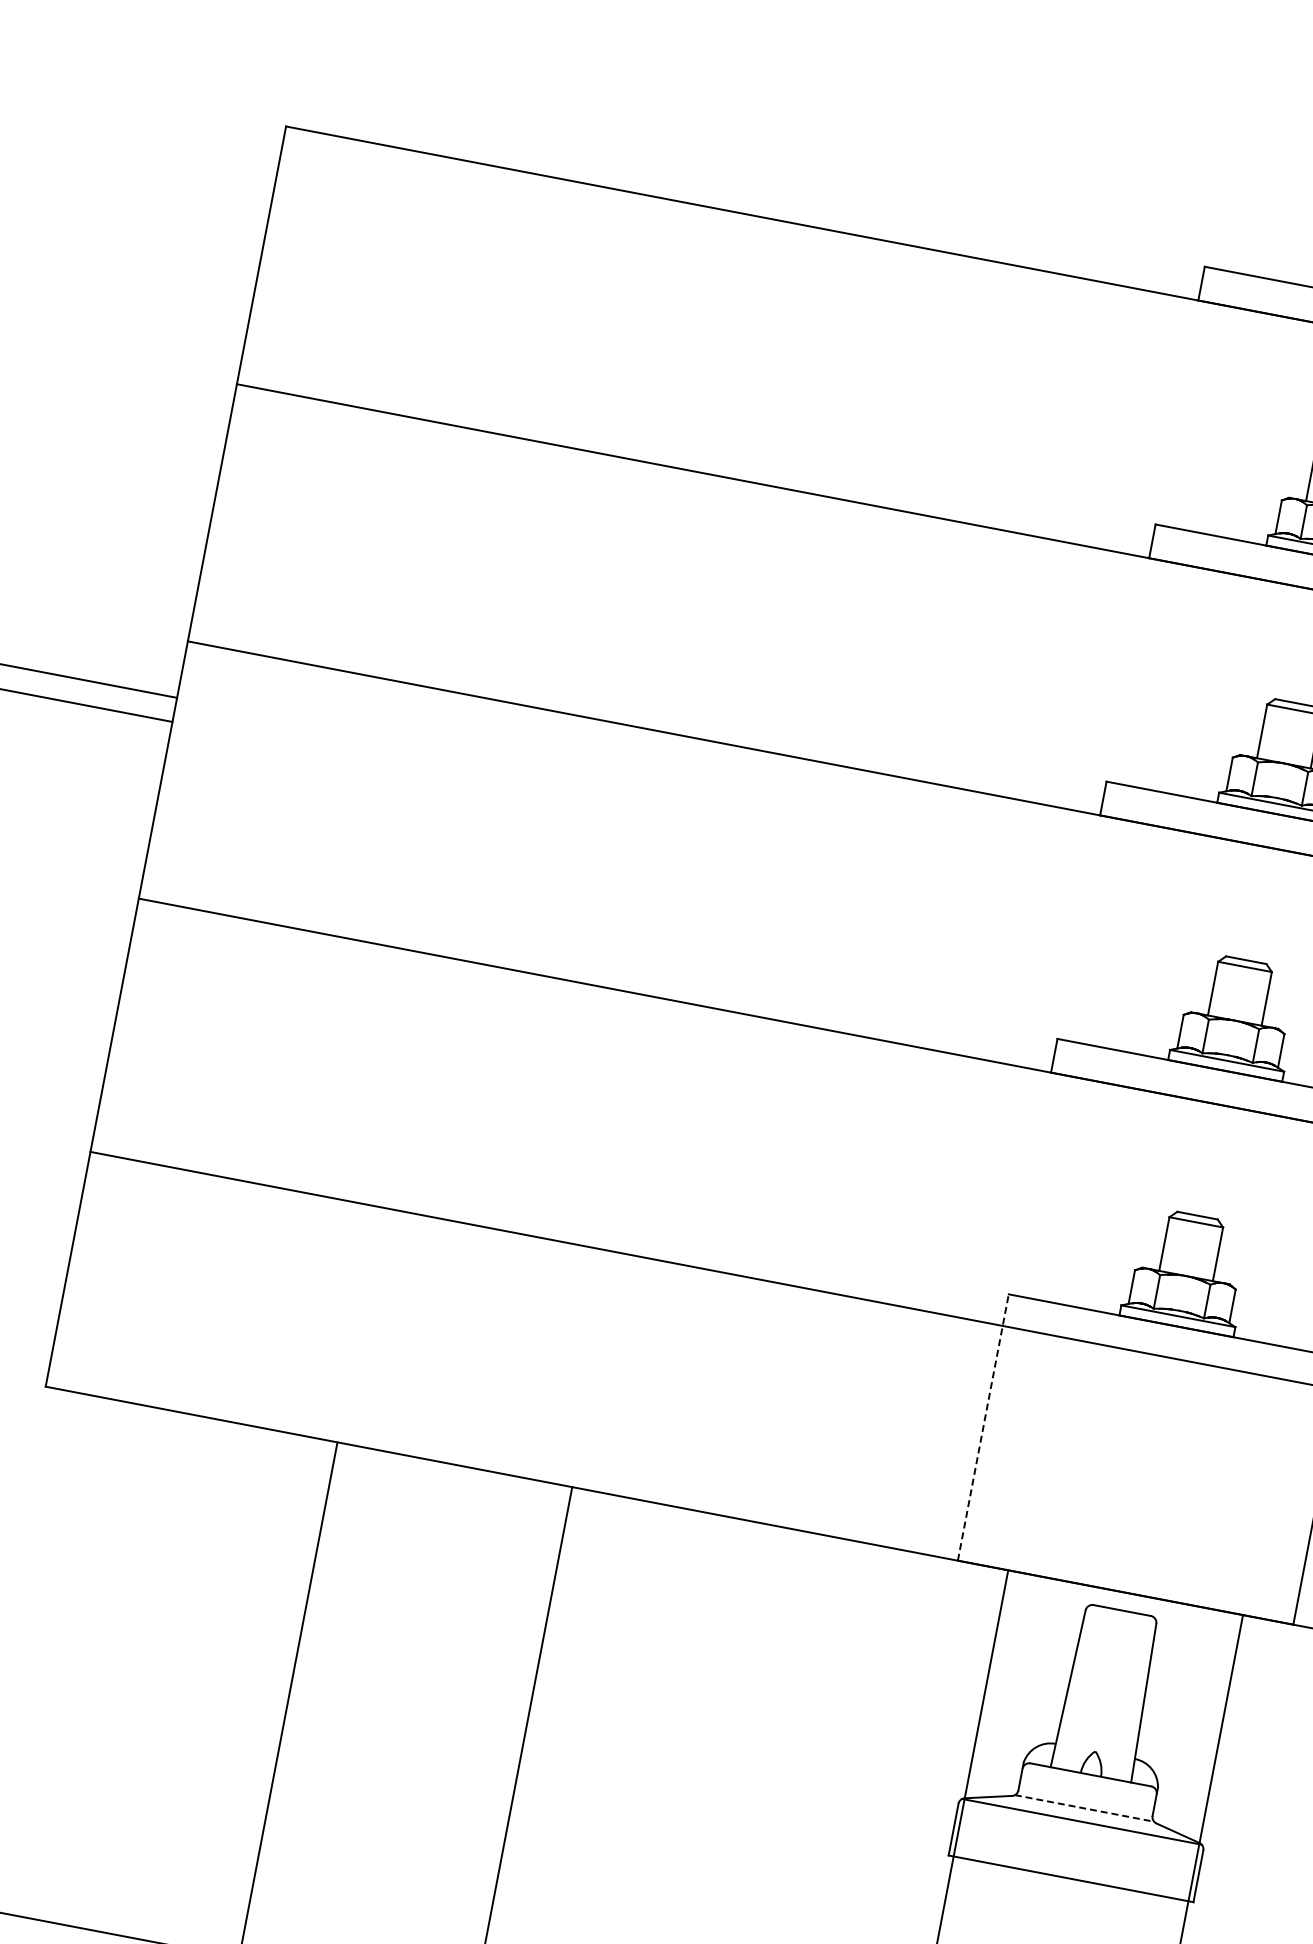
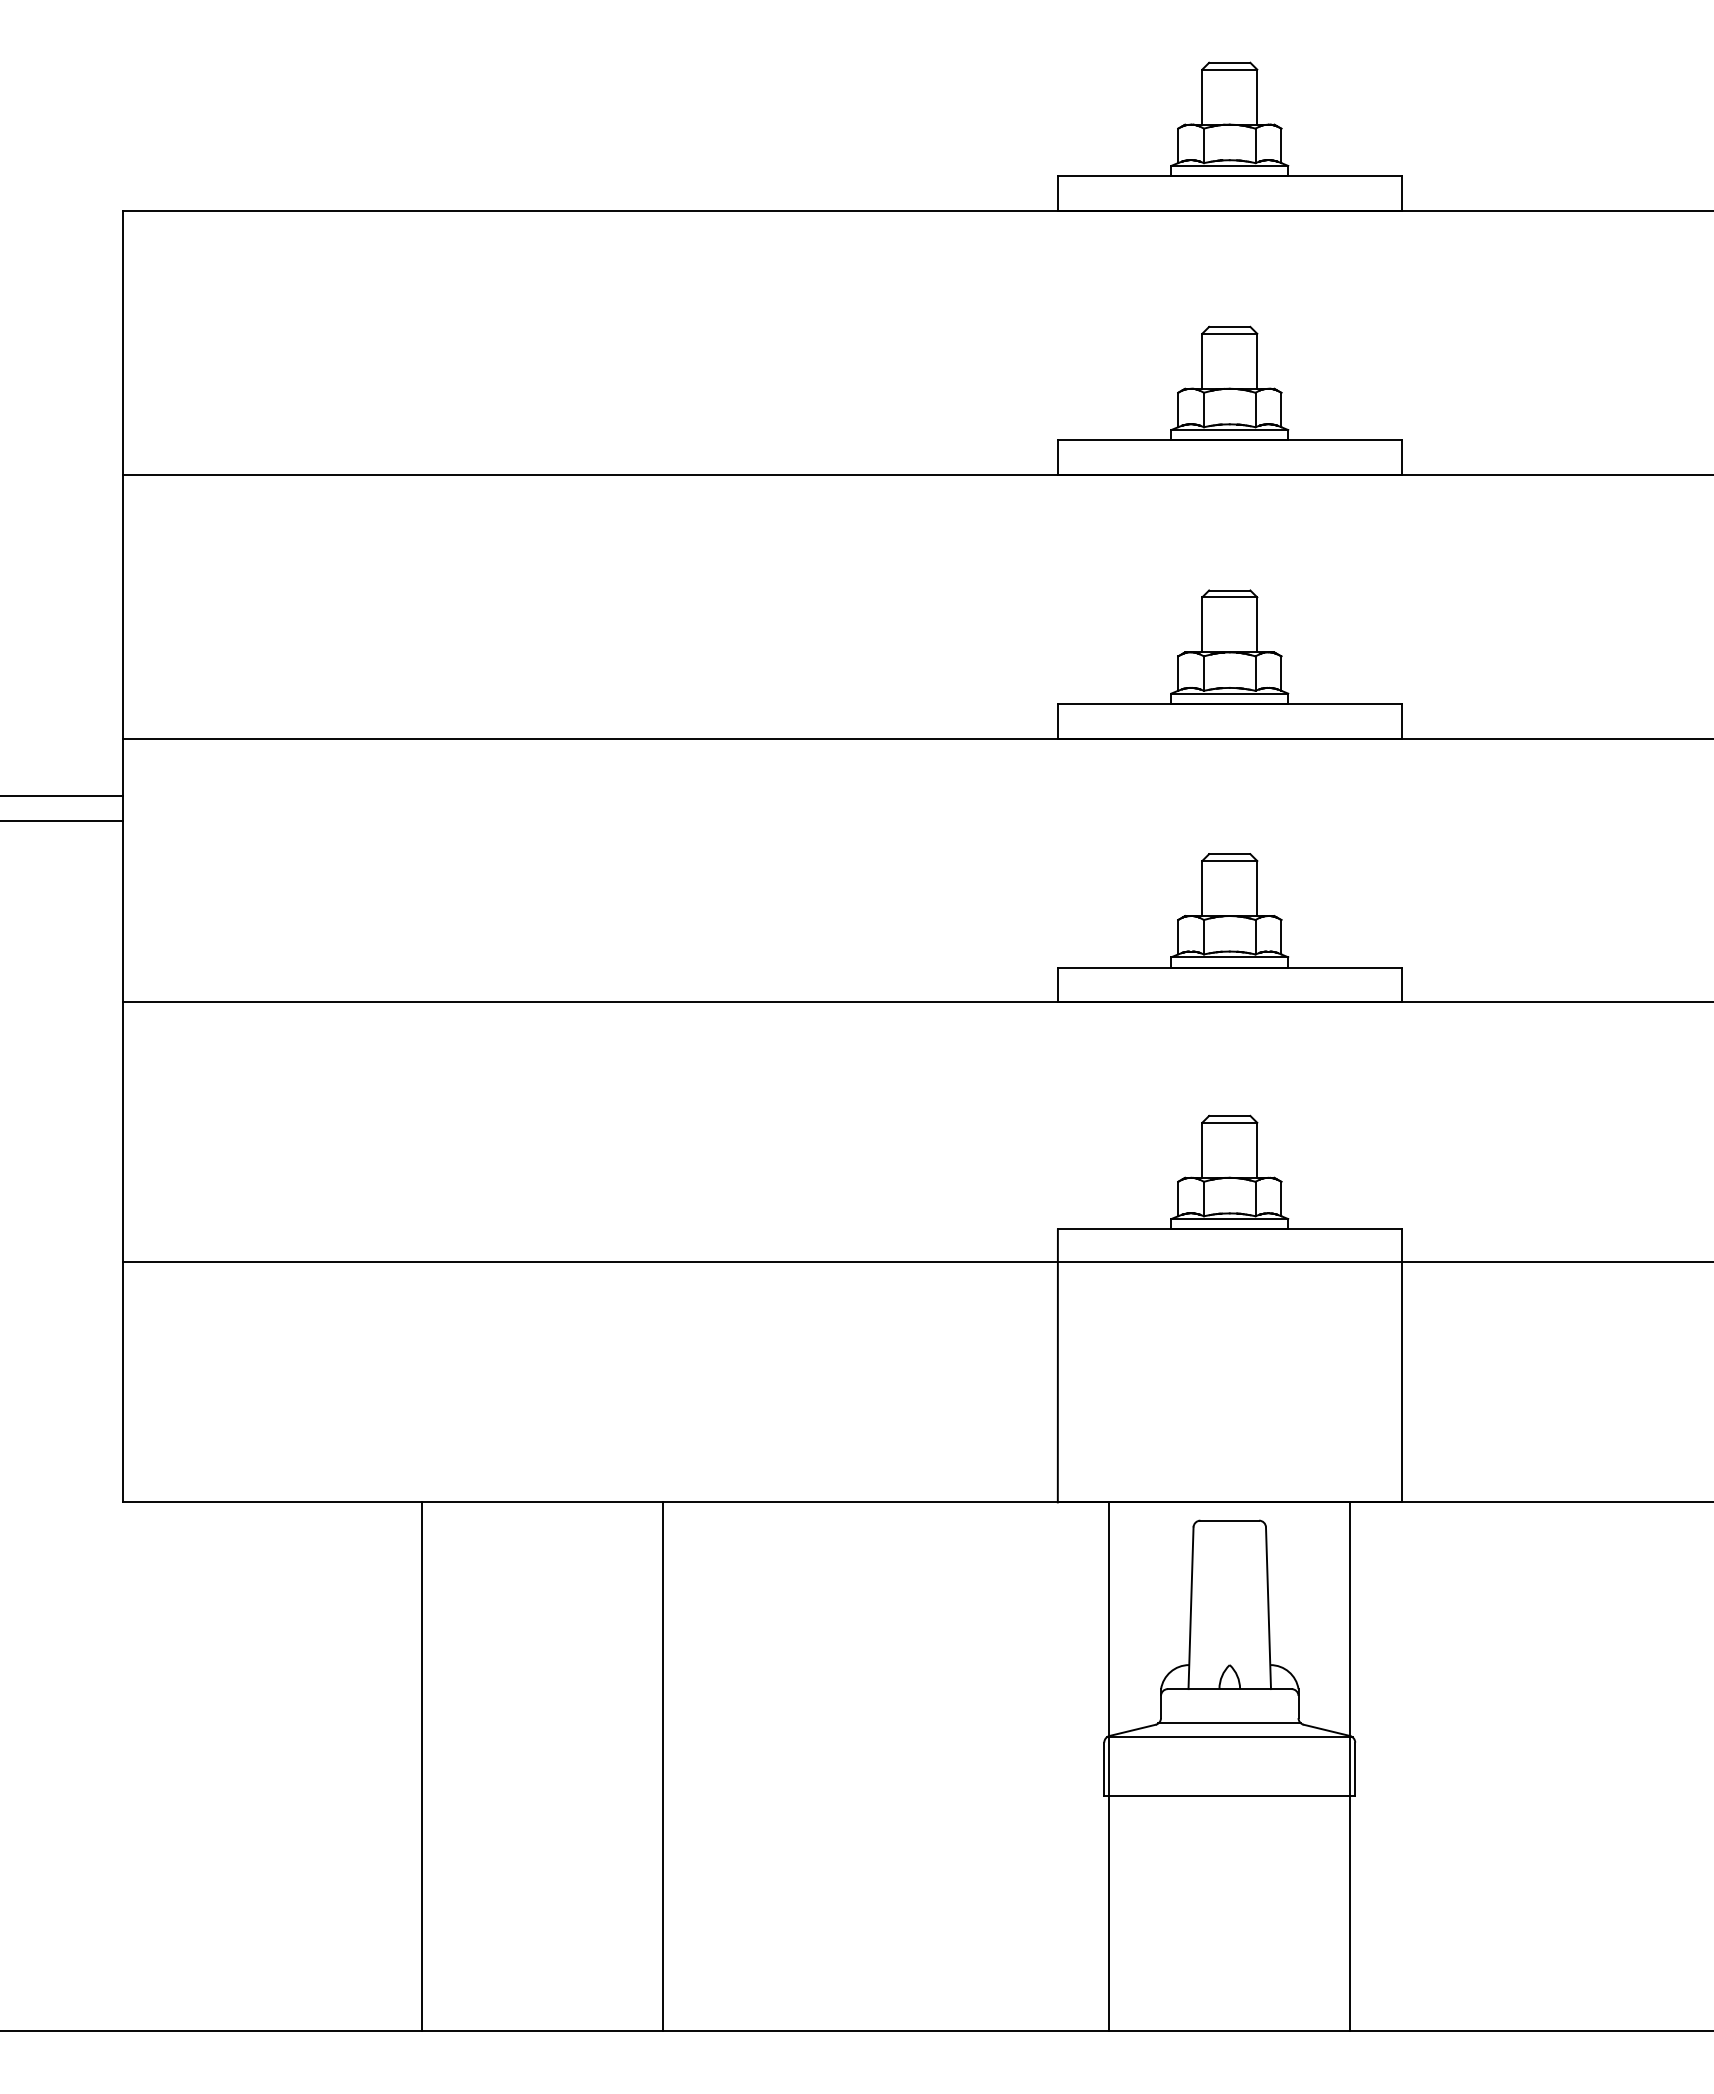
line: (983, 1427) -> (1057, 1365), dashed -> solid
line: (1085, 1808) -> (1230, 1723), dashed -> solid

